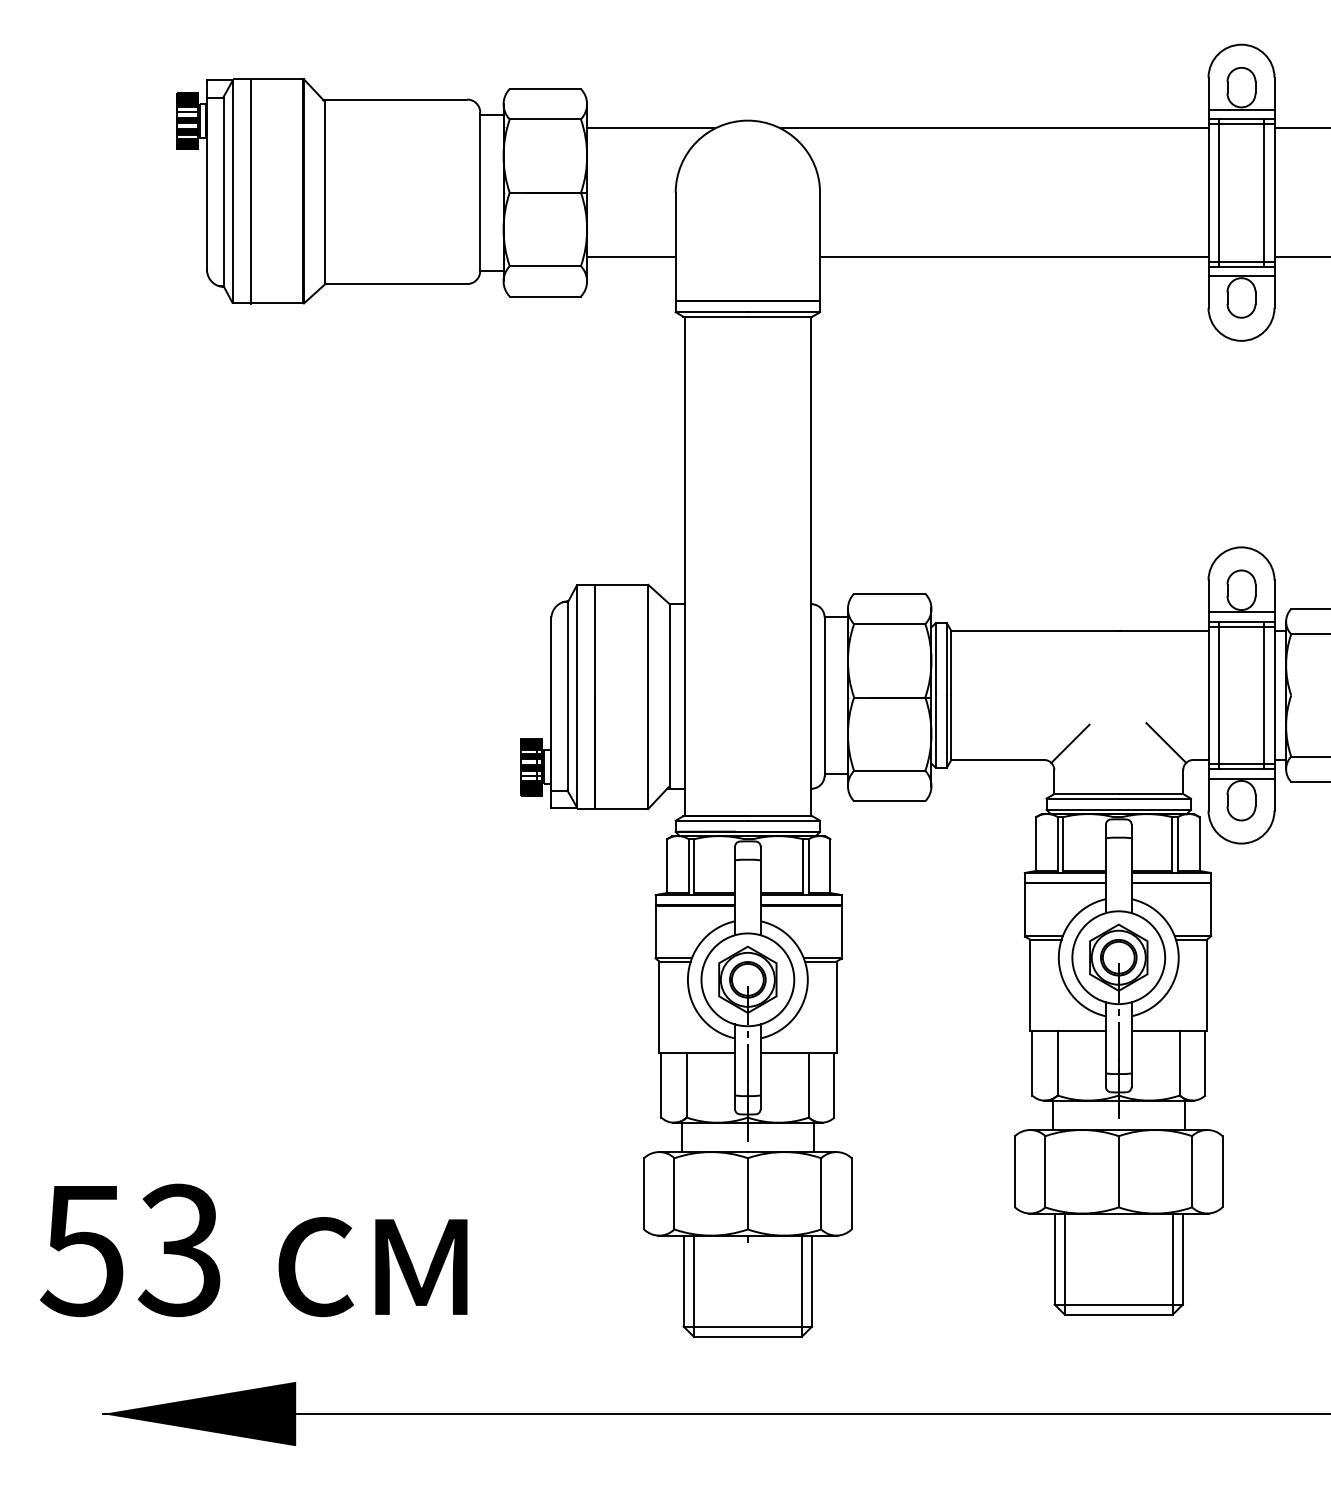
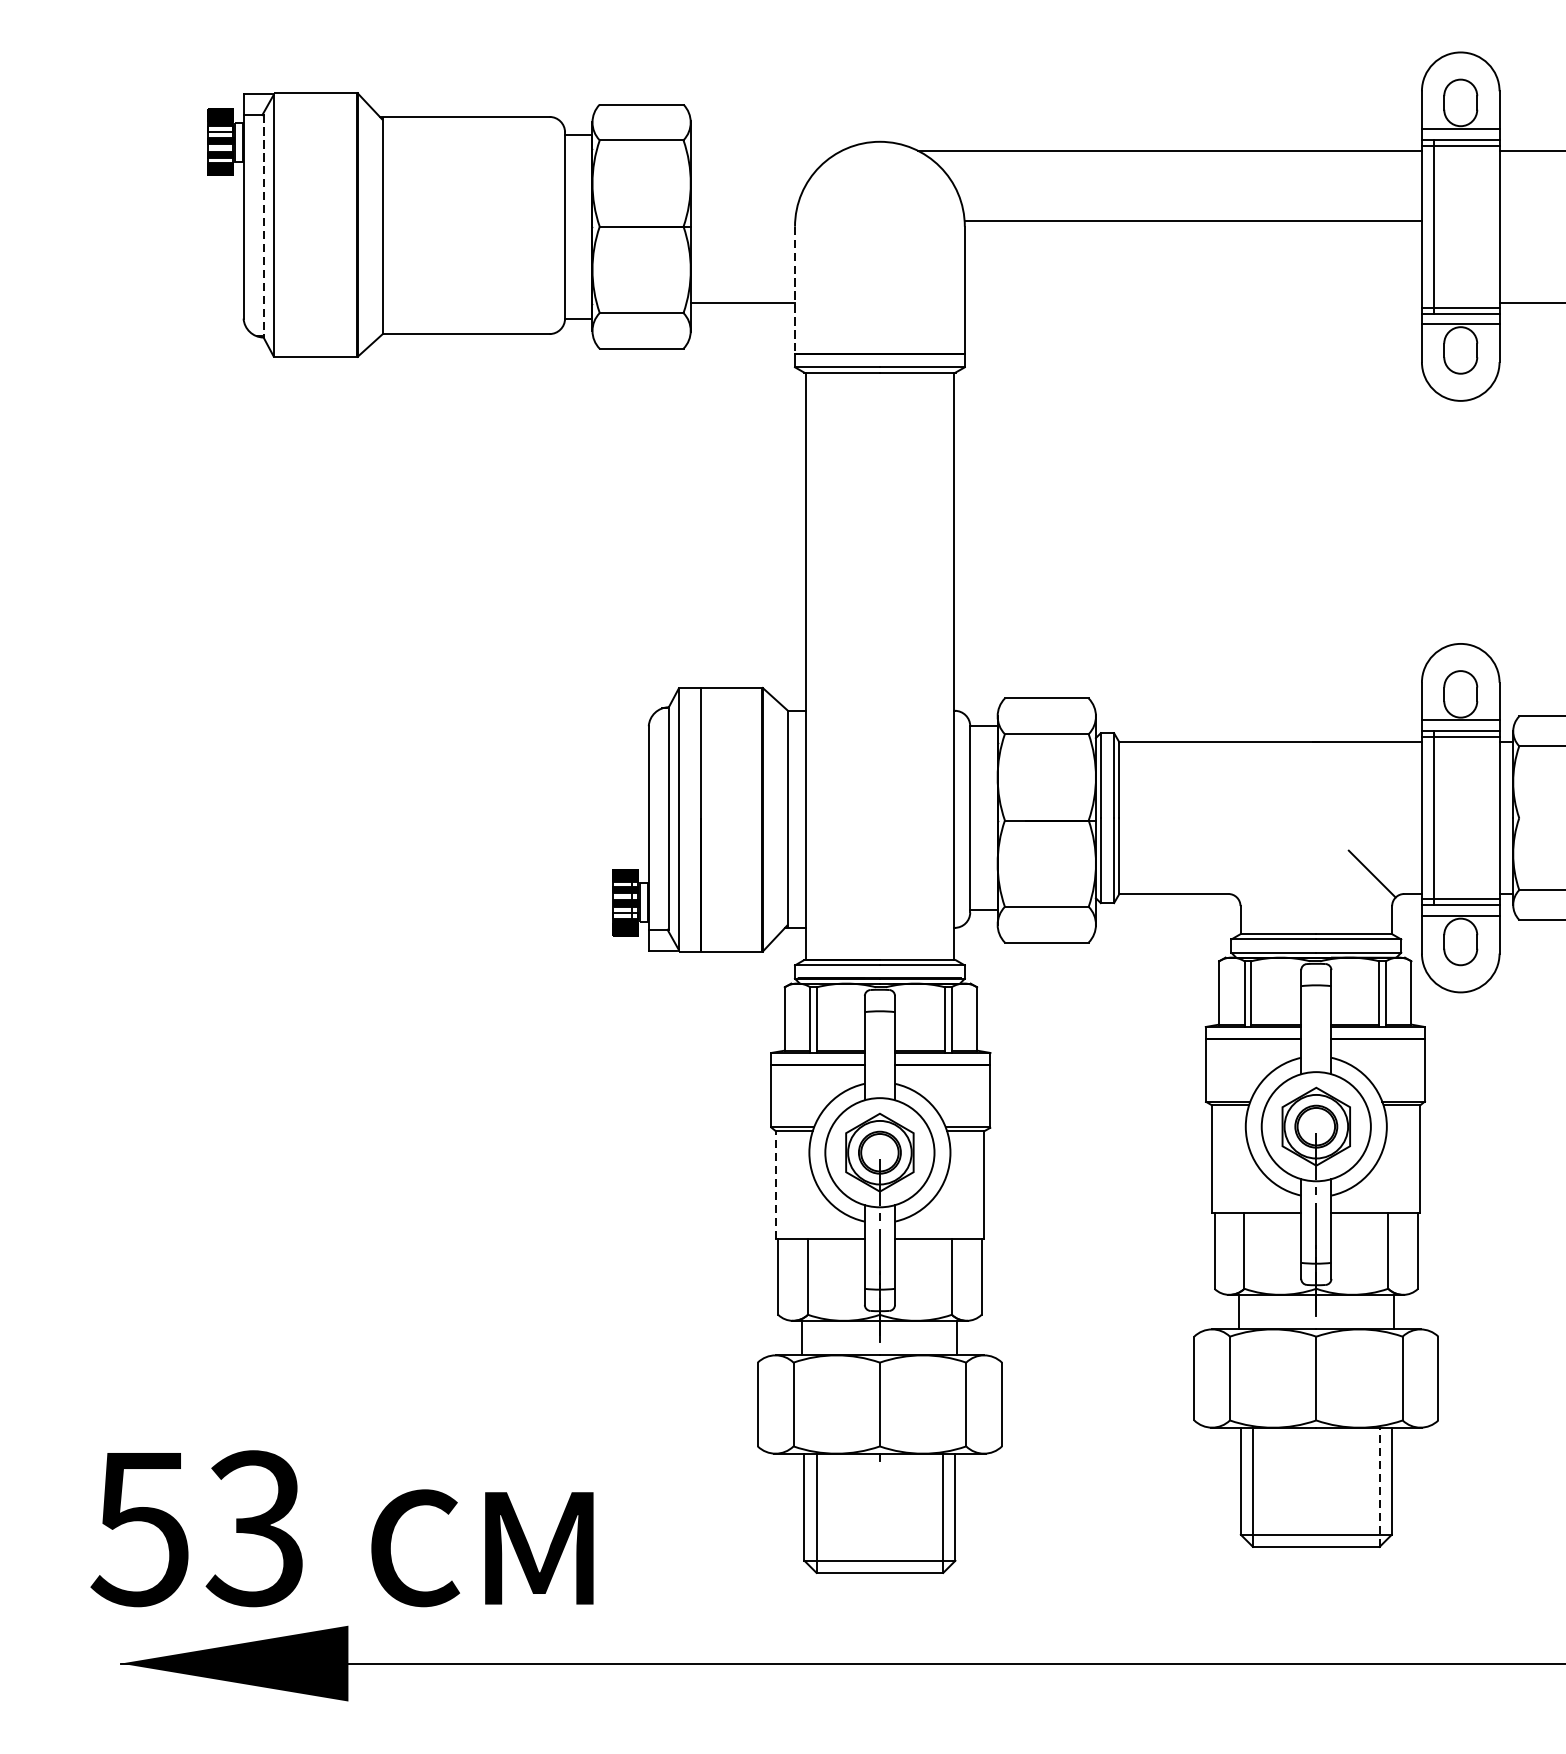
line: (651, 128) -> (766, 151), removed
line: (251, 191) -> (295, 225), removed
line: (224, 192) -> (264, 226), solid -> dashed
line: (1263, 192) -> (1486, 226), removed
line: (675, 247) -> (794, 291), solid -> dashed
line: (1014, 257) -> (1193, 221), moved
line: (1263, 695) -> (1486, 818), removed
line: (1070, 743) -> (1259, 874), removed
line: (659, 1007) -> (775, 1185), solid -> dashed
text: (253, 1250) -> (341, 1528), moved
line: (1172, 1264) -> (1379, 1487), solid -> dashed

